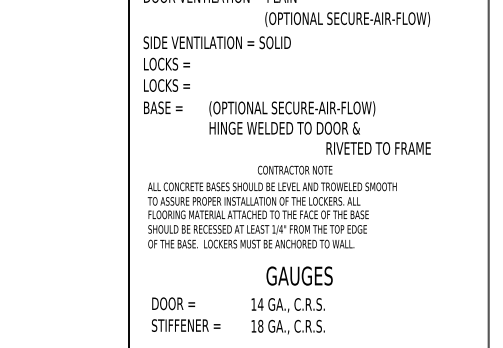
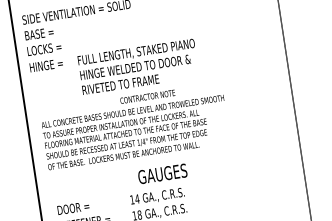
text: (167, 63) -> (42, 32), LOCKS = -> BASE =
text: (166, 107) -> (46, 65), BASE = -> HINGE =
text: (292, 108) -> (138, 51), (OPTIONAL SECURE-AIR-FLOW) -> FULL LENGTH, STAKED PIANO
text: (378, 148) -> (120, 84), moved

